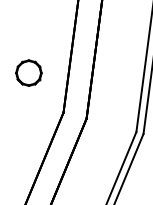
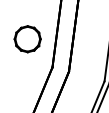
part: (28, 72) -> (27, 38), size x1.43

